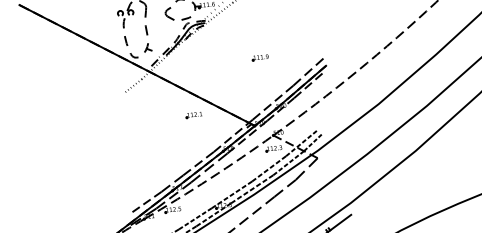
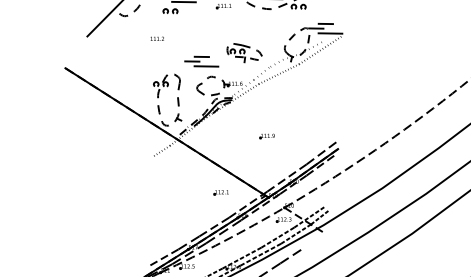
part: (259, 58) -> (266, 136), moved
part: (193, 115) -> (220, 192), moved
line: (306, 168) -> (311, 240), removed

